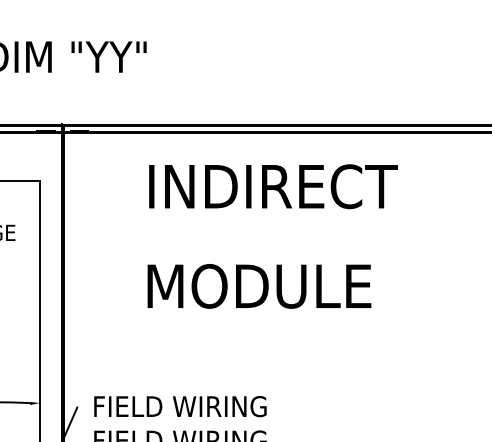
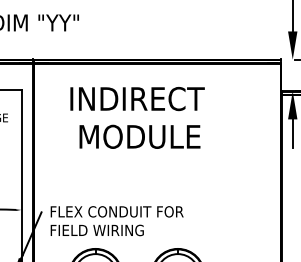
text: (273, 187) -> (137, 99), moved
text: (258, 285) -> (139, 136), moved
text: (225, 405) -> (121, 211), FIELD WIRING -> FLEX CONDUIT FOR

